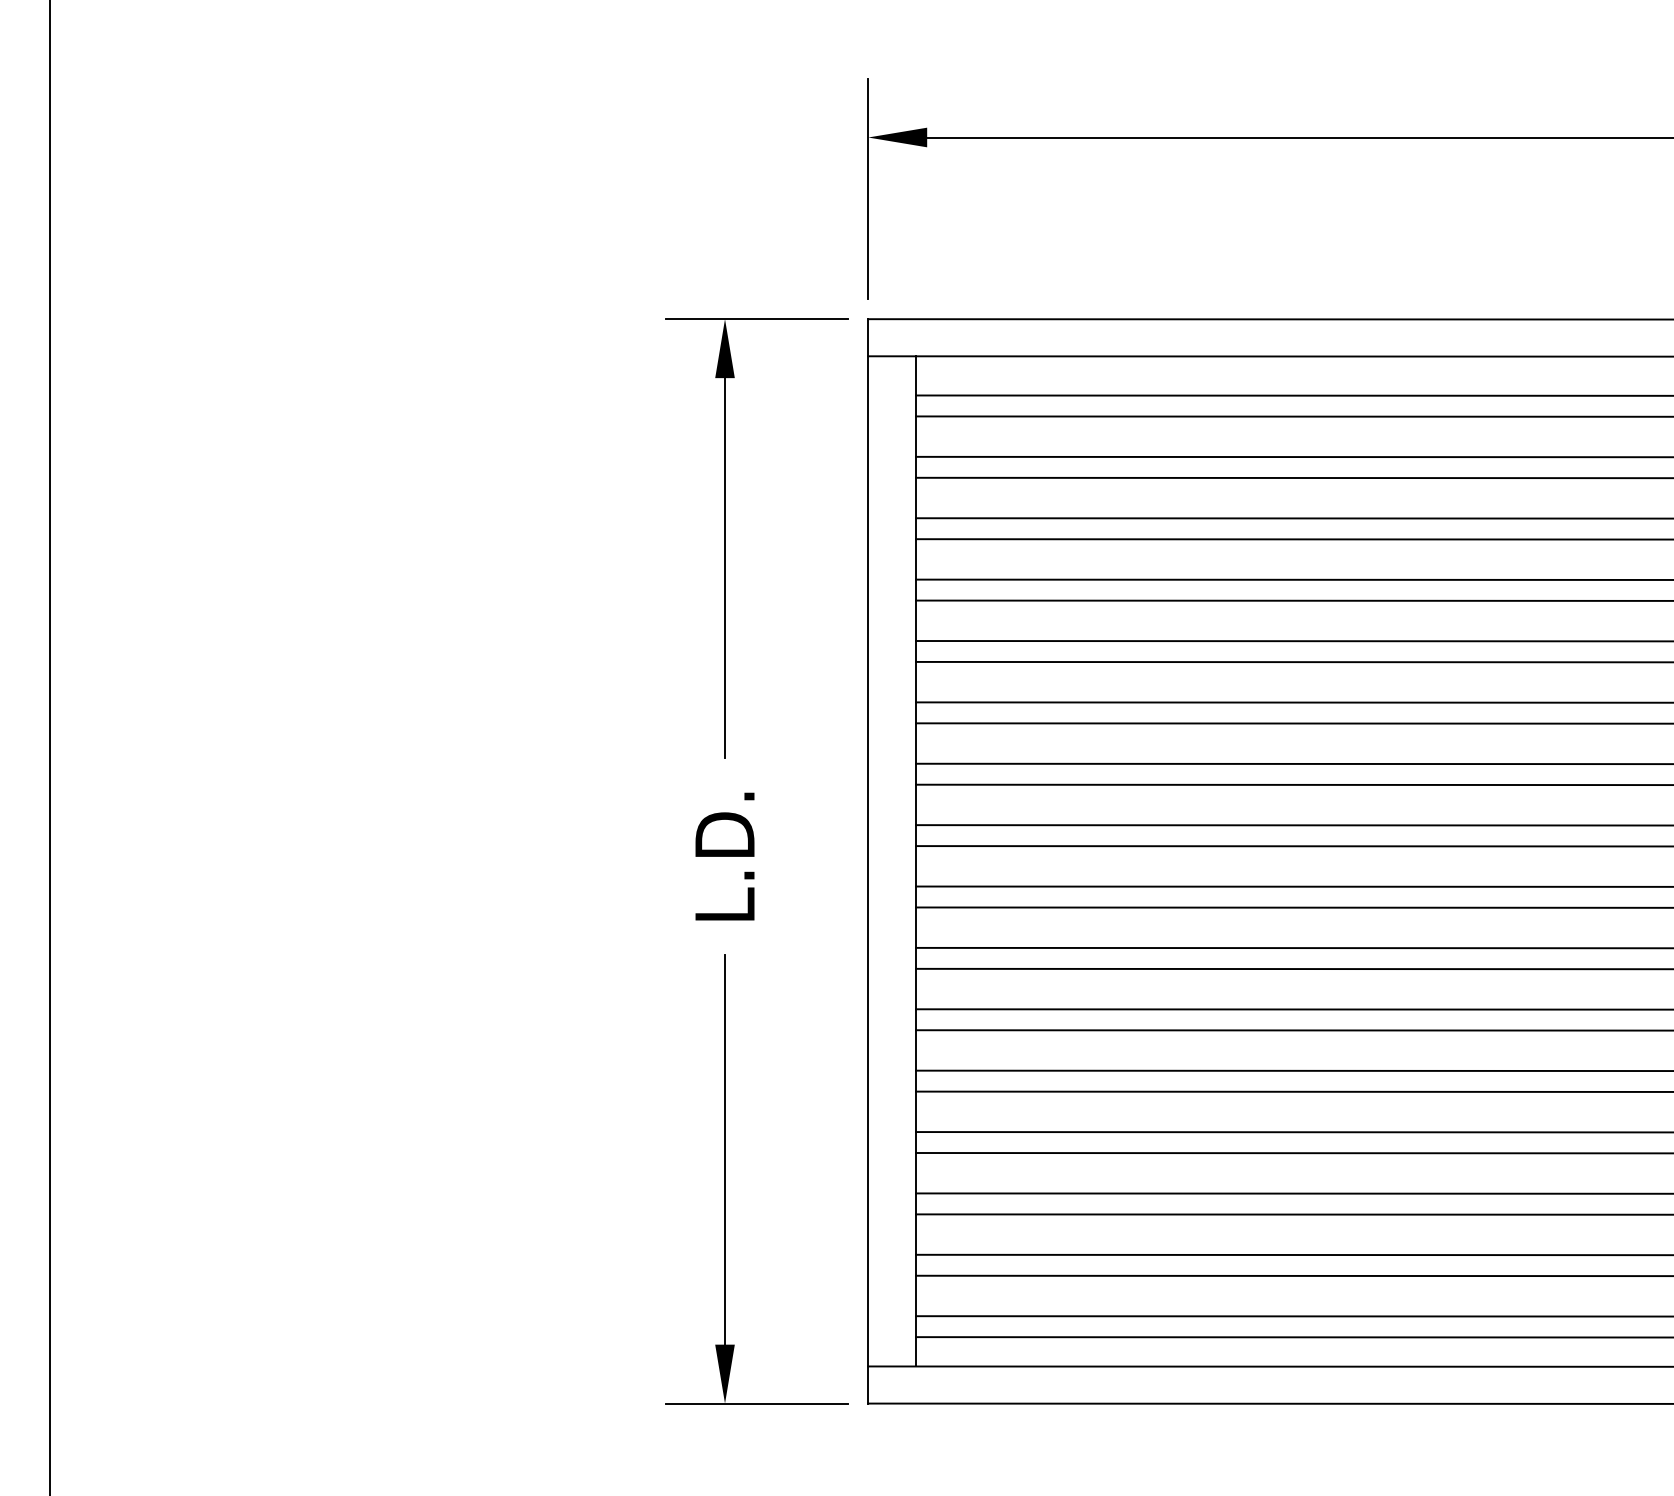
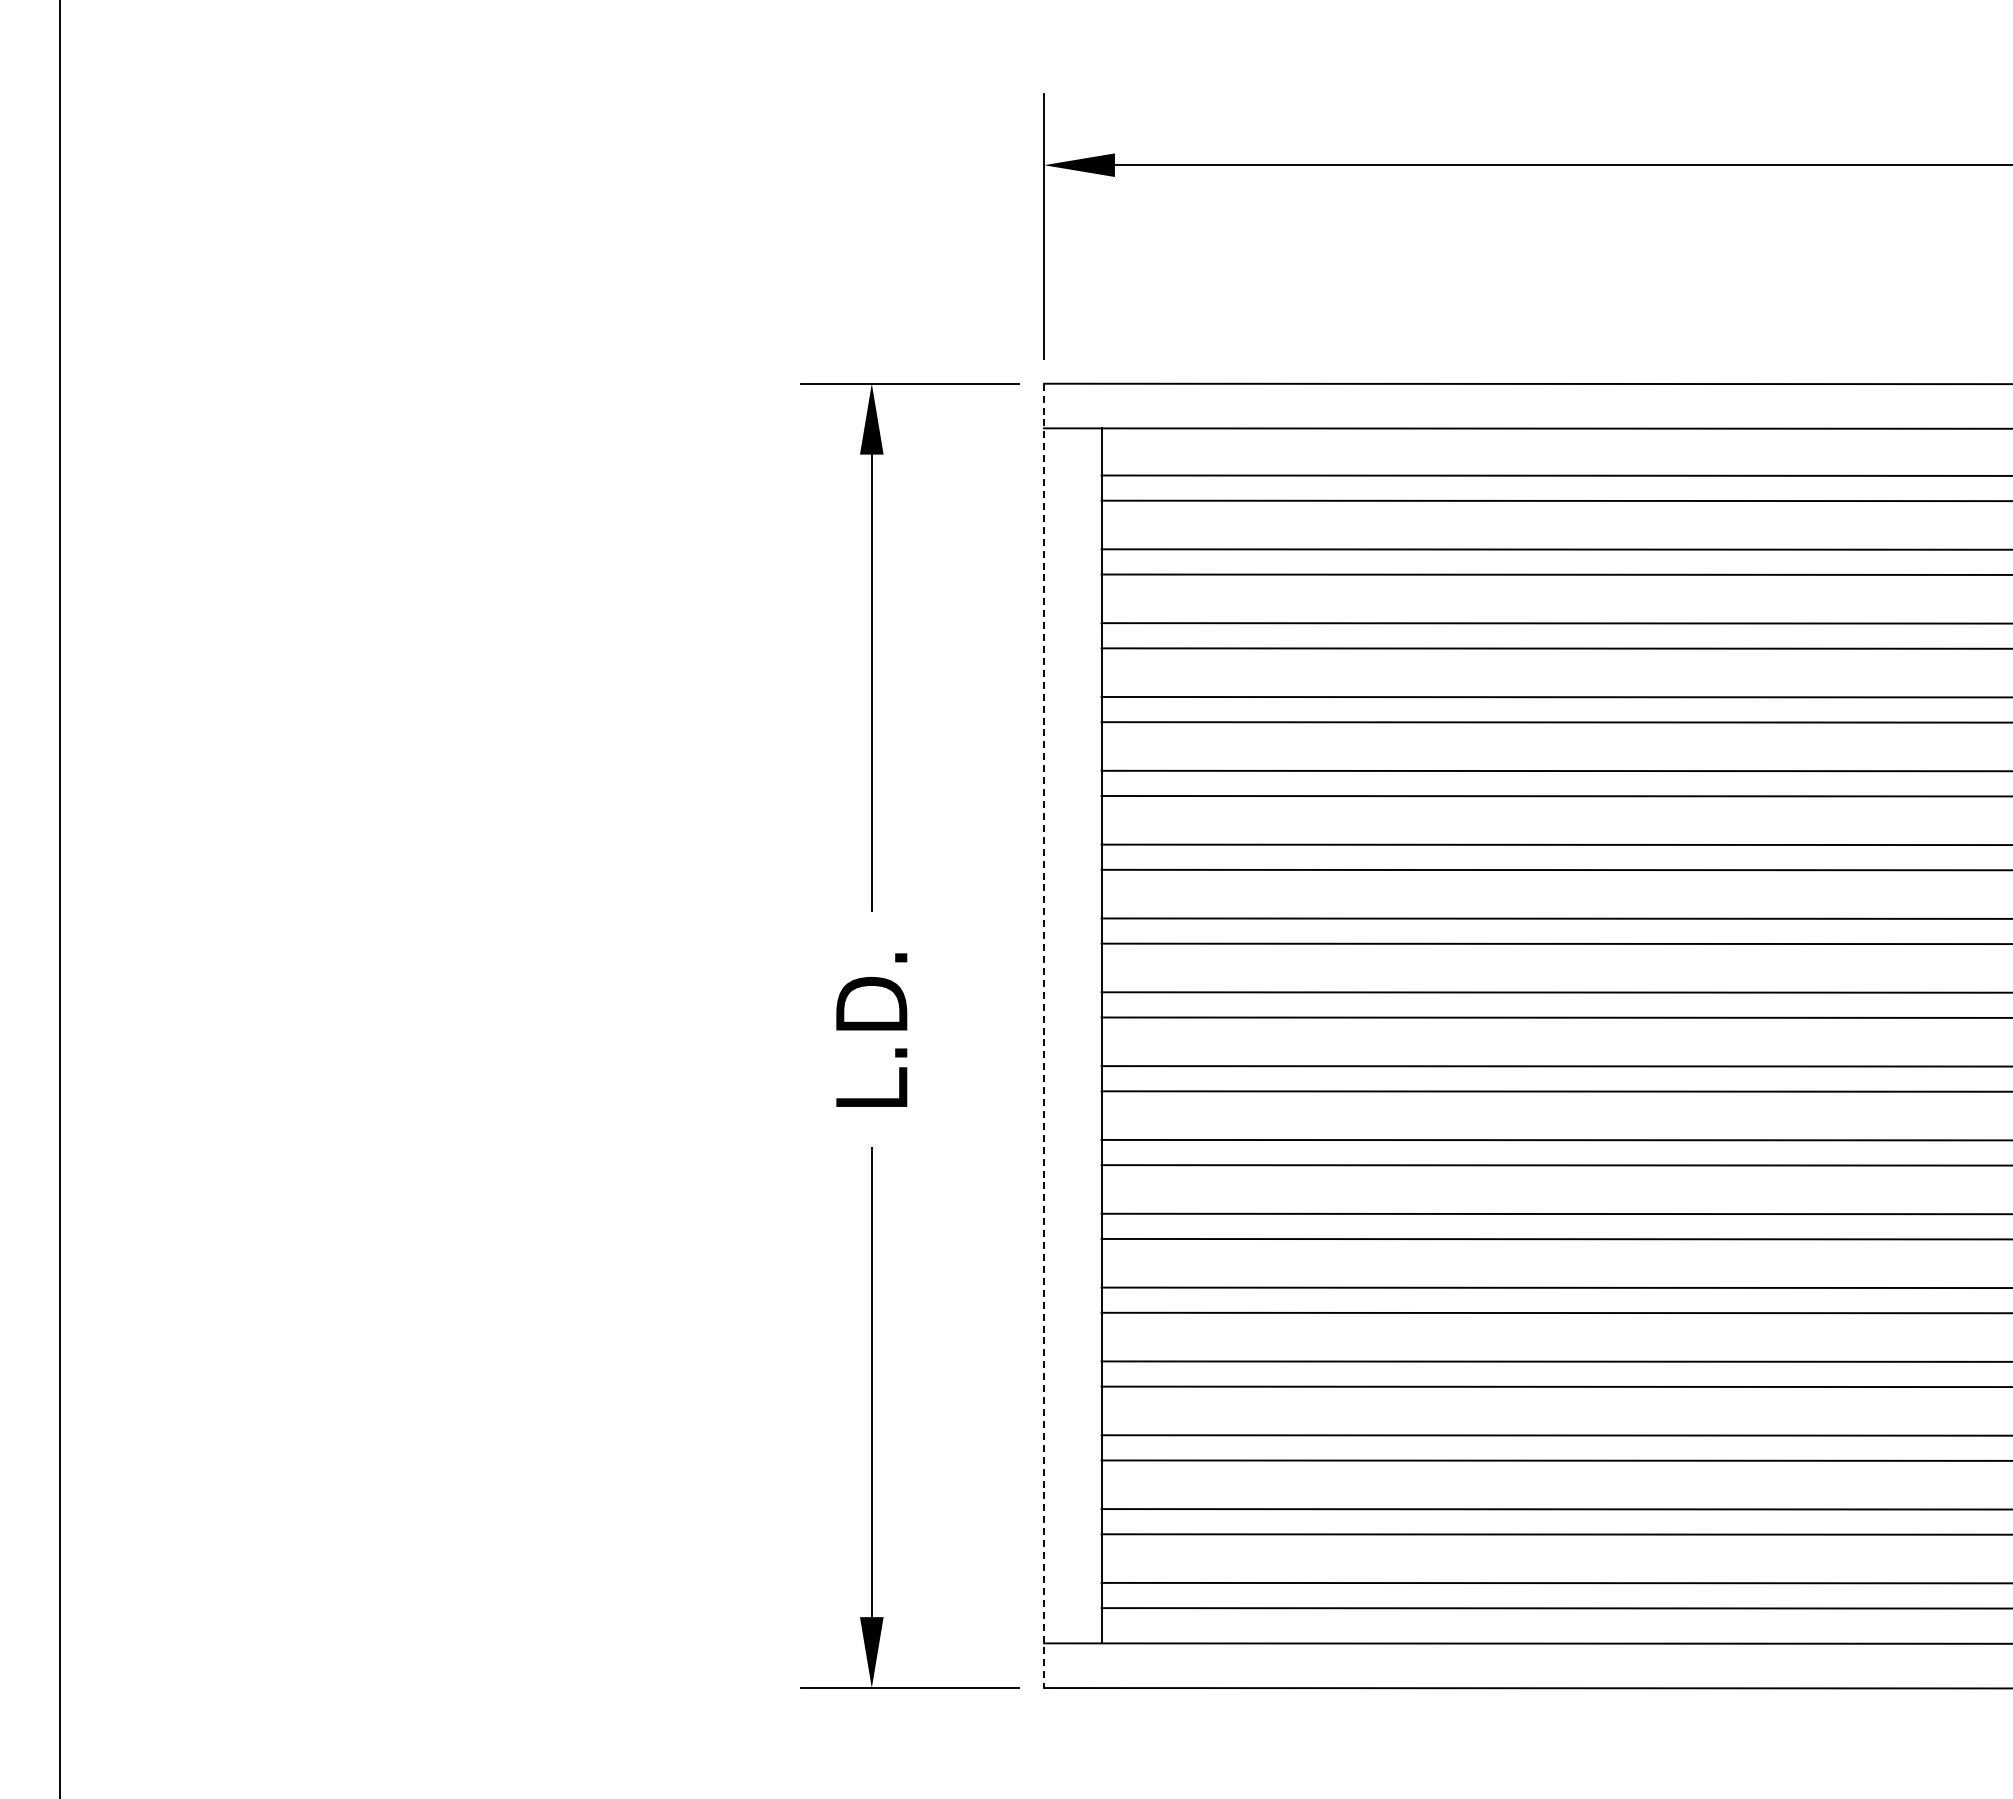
line: (868, 861) -> (1044, 1036), solid -> dashed

